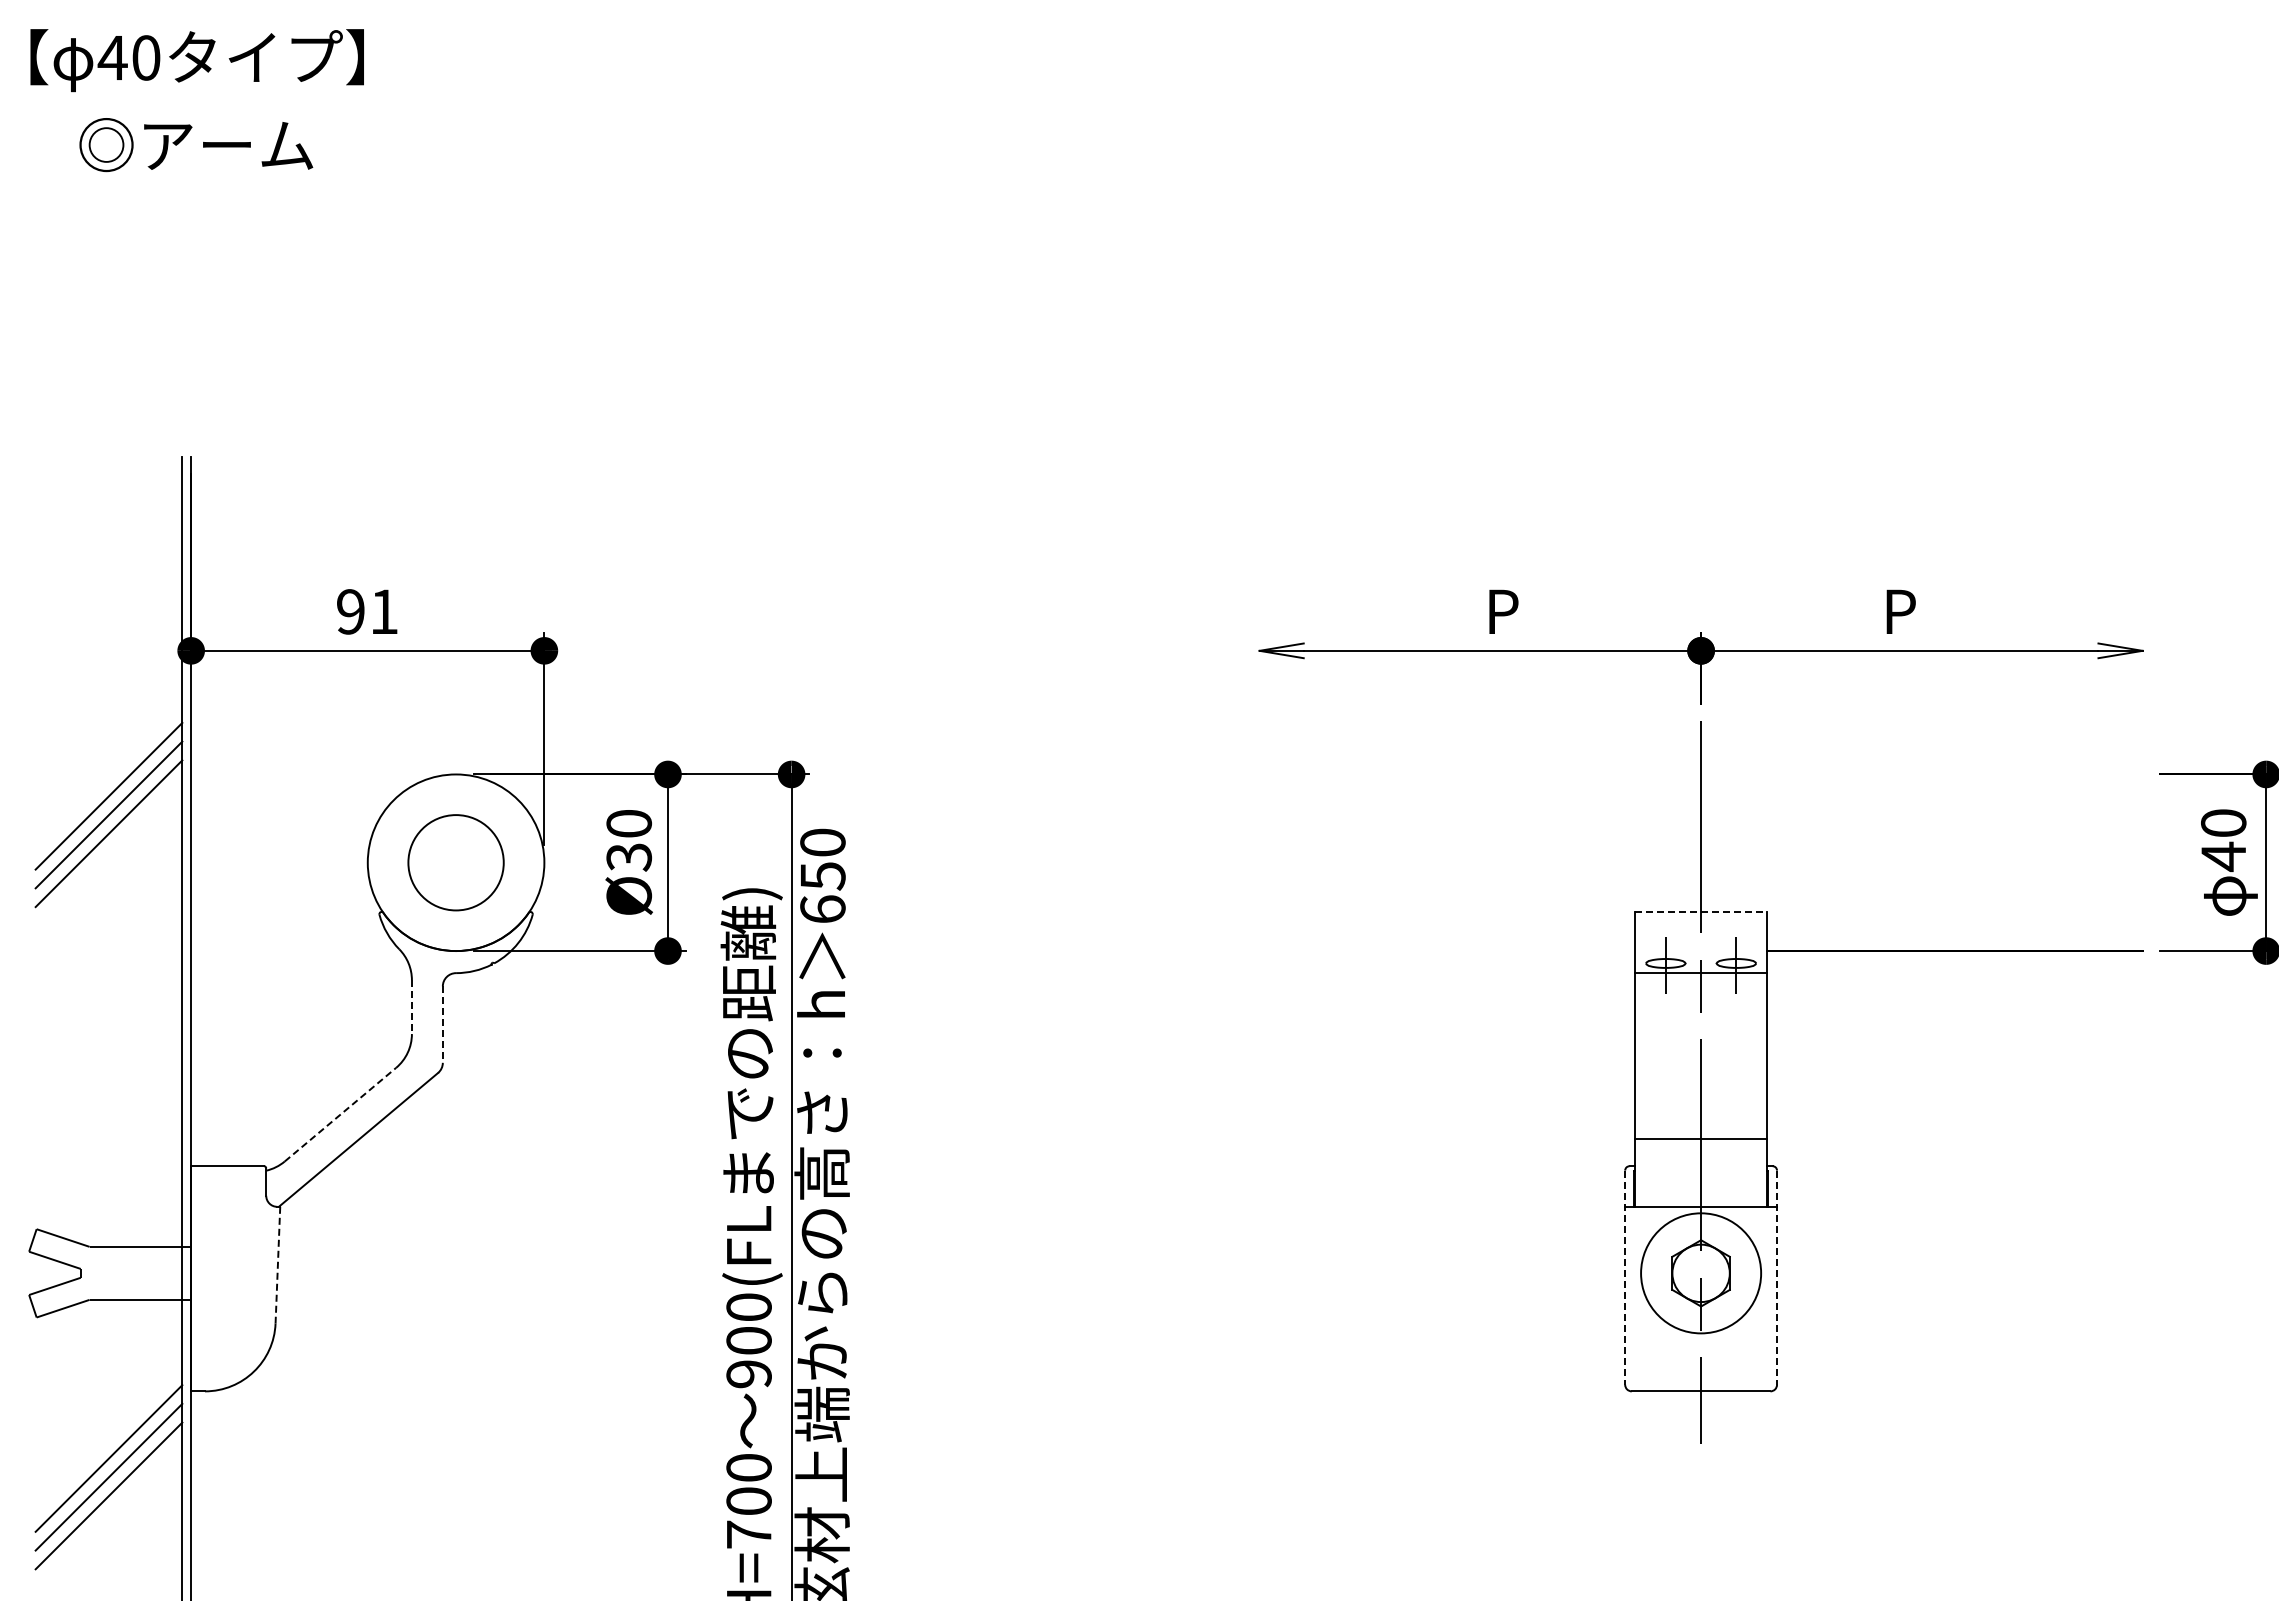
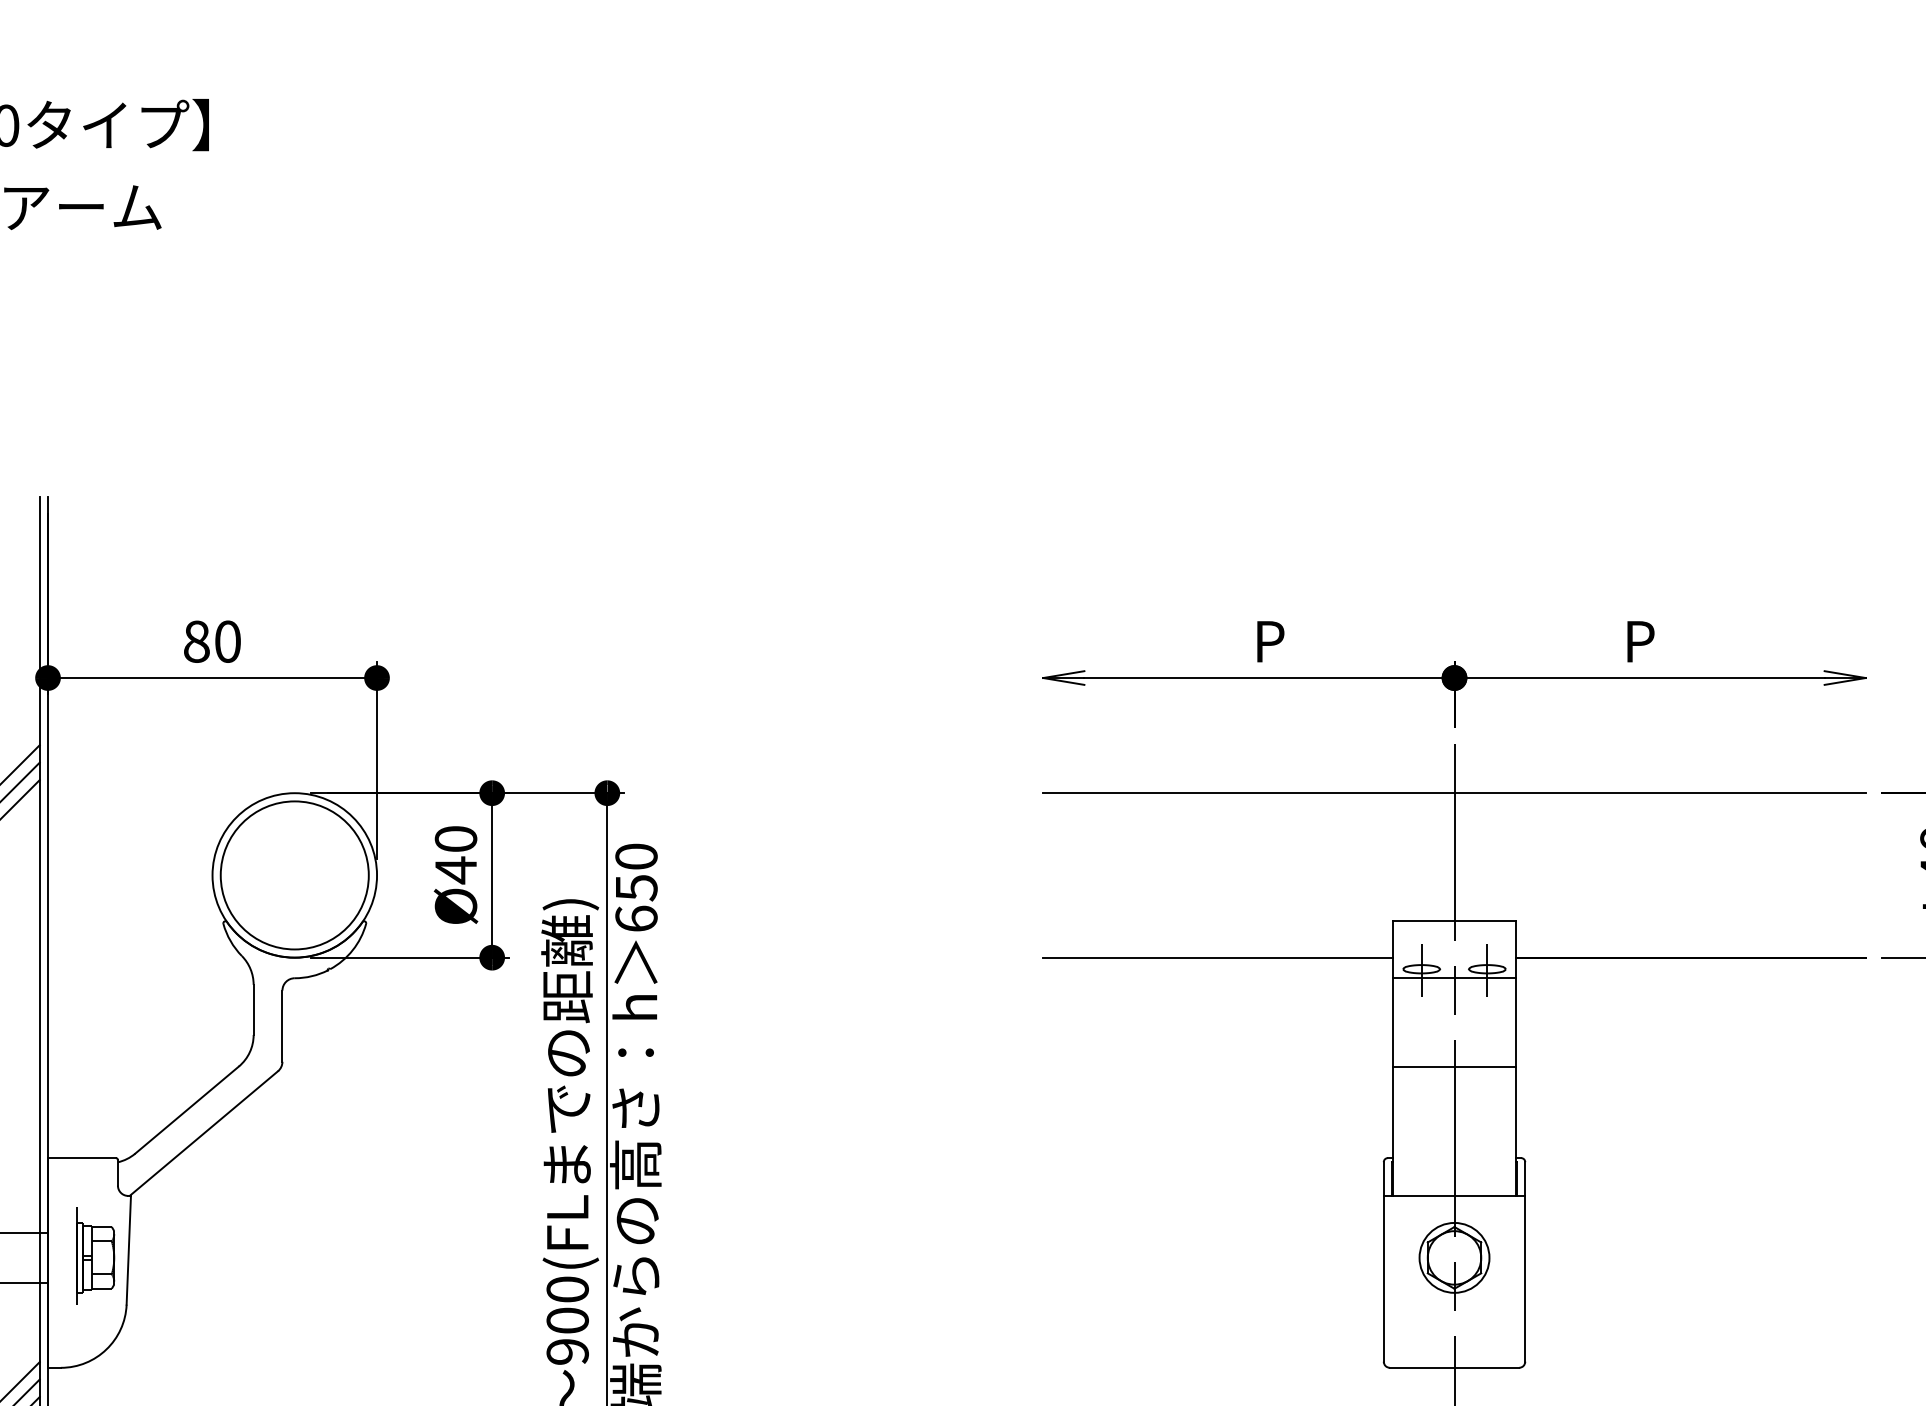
text: (367, 611) -> (212, 641), 91 -> 80
line: (1700, 774) -> (1453, 793), added
text: (629, 857) -> (456, 870), Ø30 -> Ø40
circle: (455, 862) -> (294, 875), size x1.67
line: (1701, 911) -> (1454, 920), dashed -> solid
line: (1446, 951) -> (1217, 958), added
line: (411, 1007) -> (253, 1010), dashed -> solid
line: (442, 1025) -> (282, 1027), dashed -> solid
line: (340, 1114) -> (187, 1109), dashed -> solid
line: (1700, 1138) -> (1453, 1067), moved
line: (277, 1265) -> (128, 1250), dashed -> solid
part: (242, 1270) -> (95, 1255), added
circle: (1700, 1272) -> (1453, 1257), size x0.62
line: (1625, 1278) -> (1384, 1262), dashed -> solid
line: (1777, 1278) -> (1525, 1262), dashed -> solid

